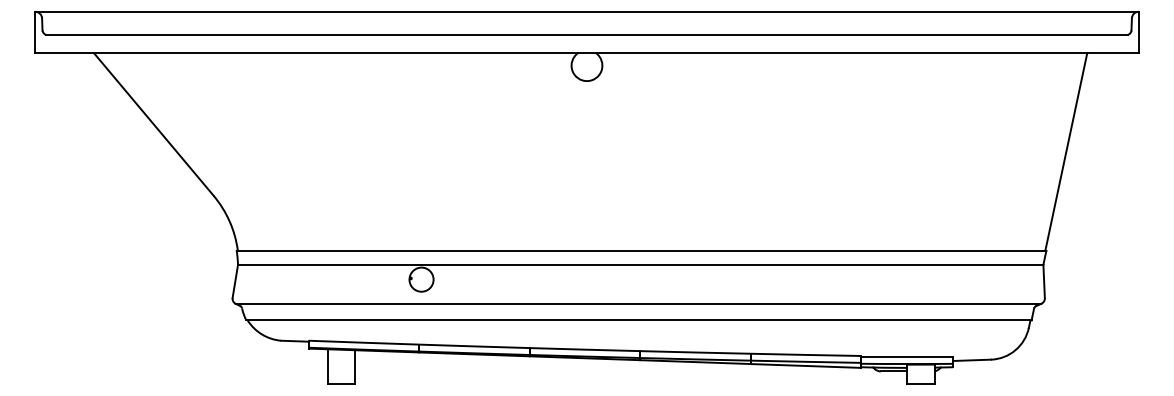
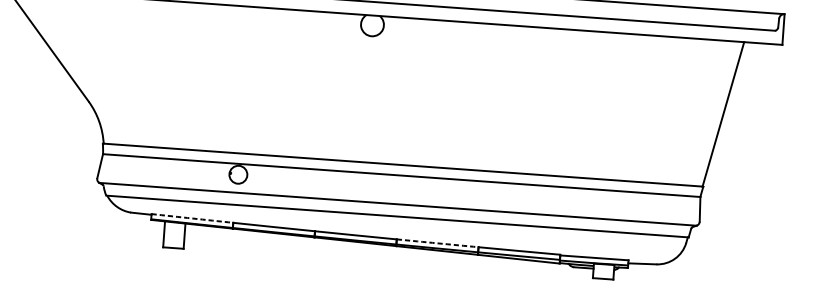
arc: (364, 342) -> (192, 218), solid -> dashed
arc: (695, 352) -> (437, 243), solid -> dashed

